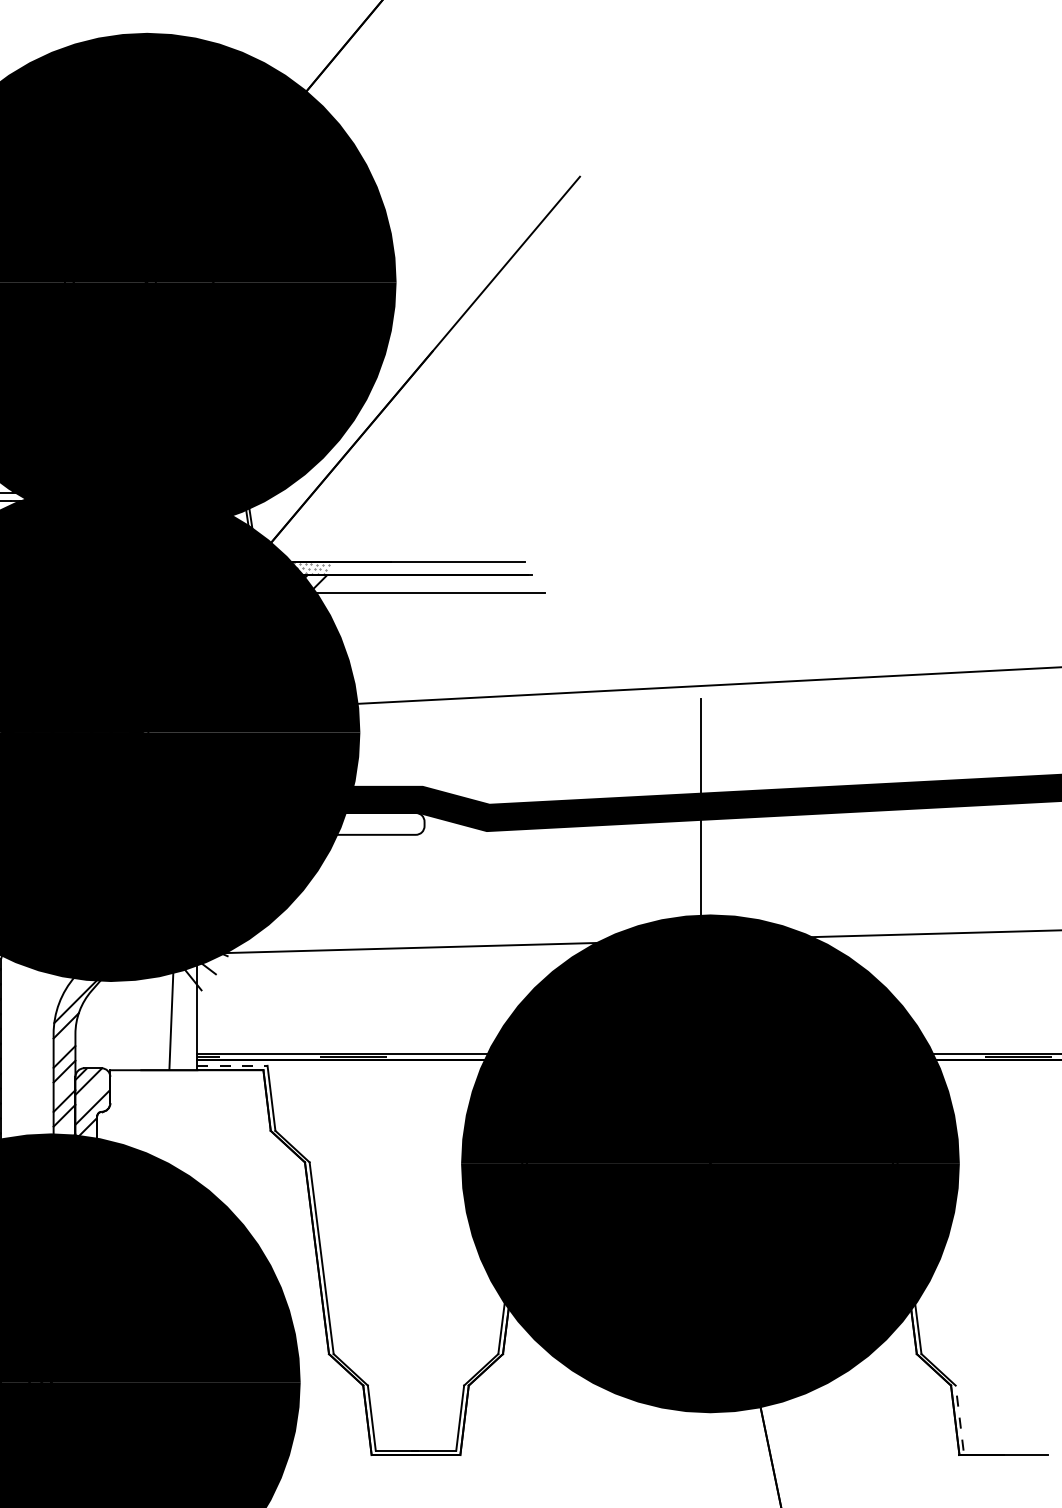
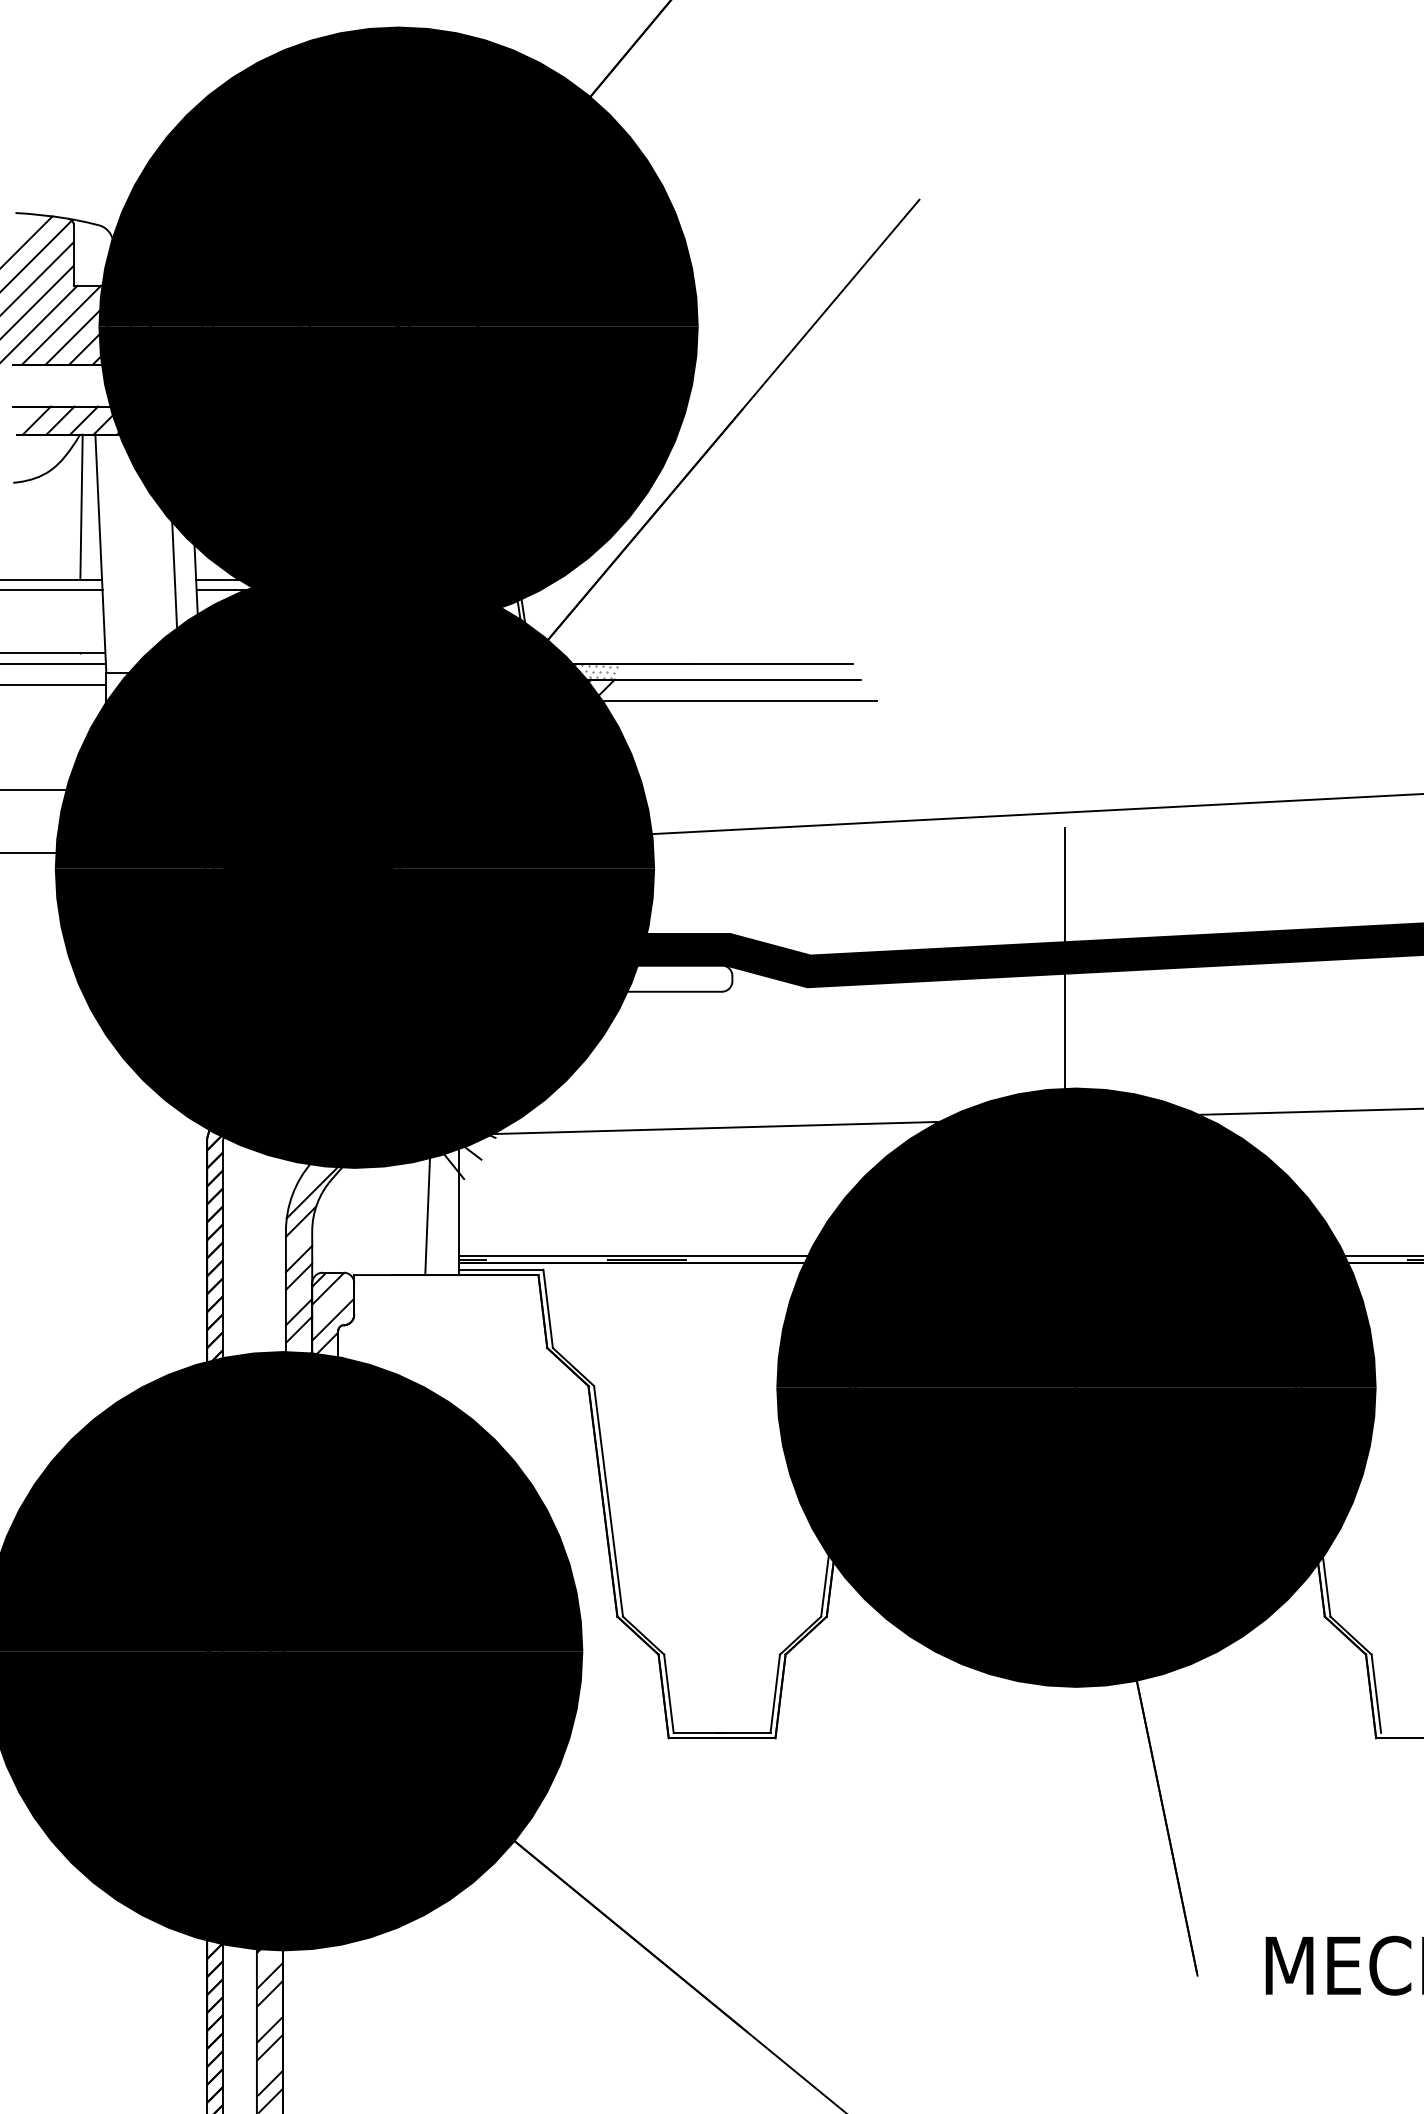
line: (232, 1065) -> (501, 1269), dashed -> solid
line: (959, 1417) -> (1376, 1693), dashed -> solid

